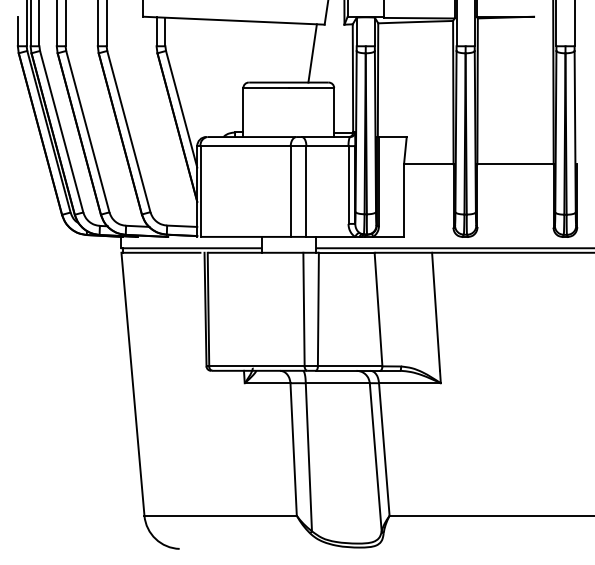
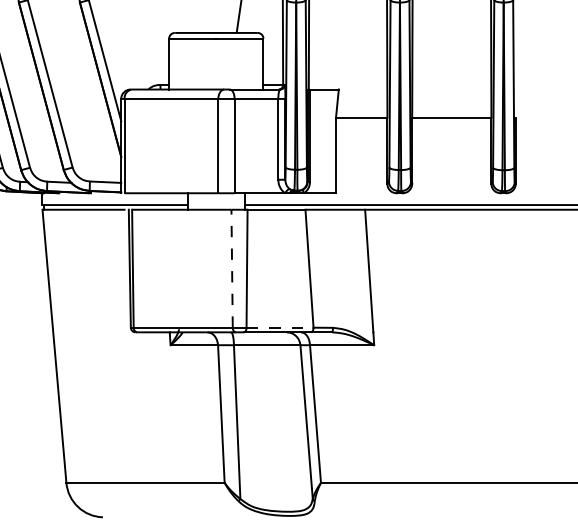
line: (304, 309) -> (232, 268), solid -> dashed
line: (350, 366) -> (280, 327), solid -> dashed

